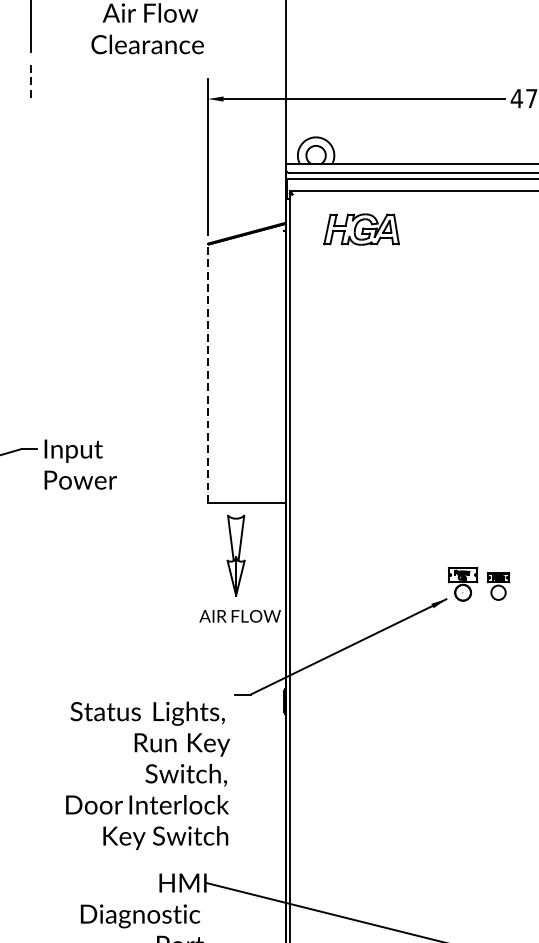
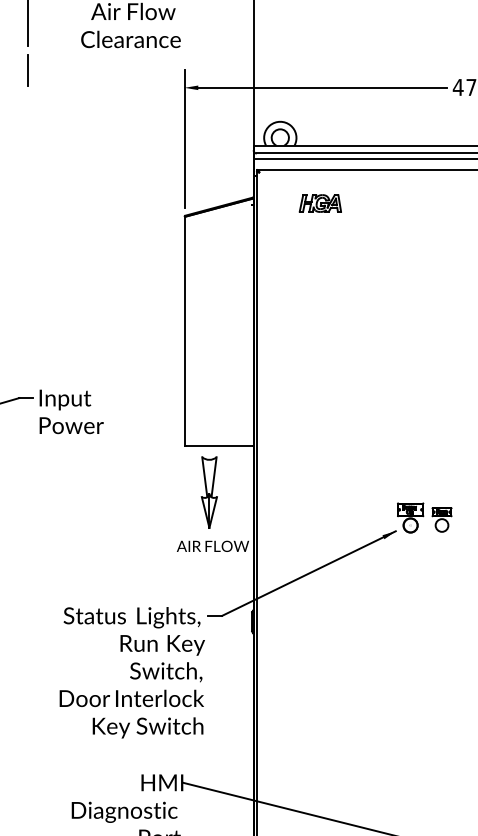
line: (30, 79) -> (27, 70), dashed -> solid
part: (360, 229) -> (319, 203), size x0.62
line: (208, 373) -> (184, 331), dashed -> solid
text: (147, 775) -> (131, 672), moved

